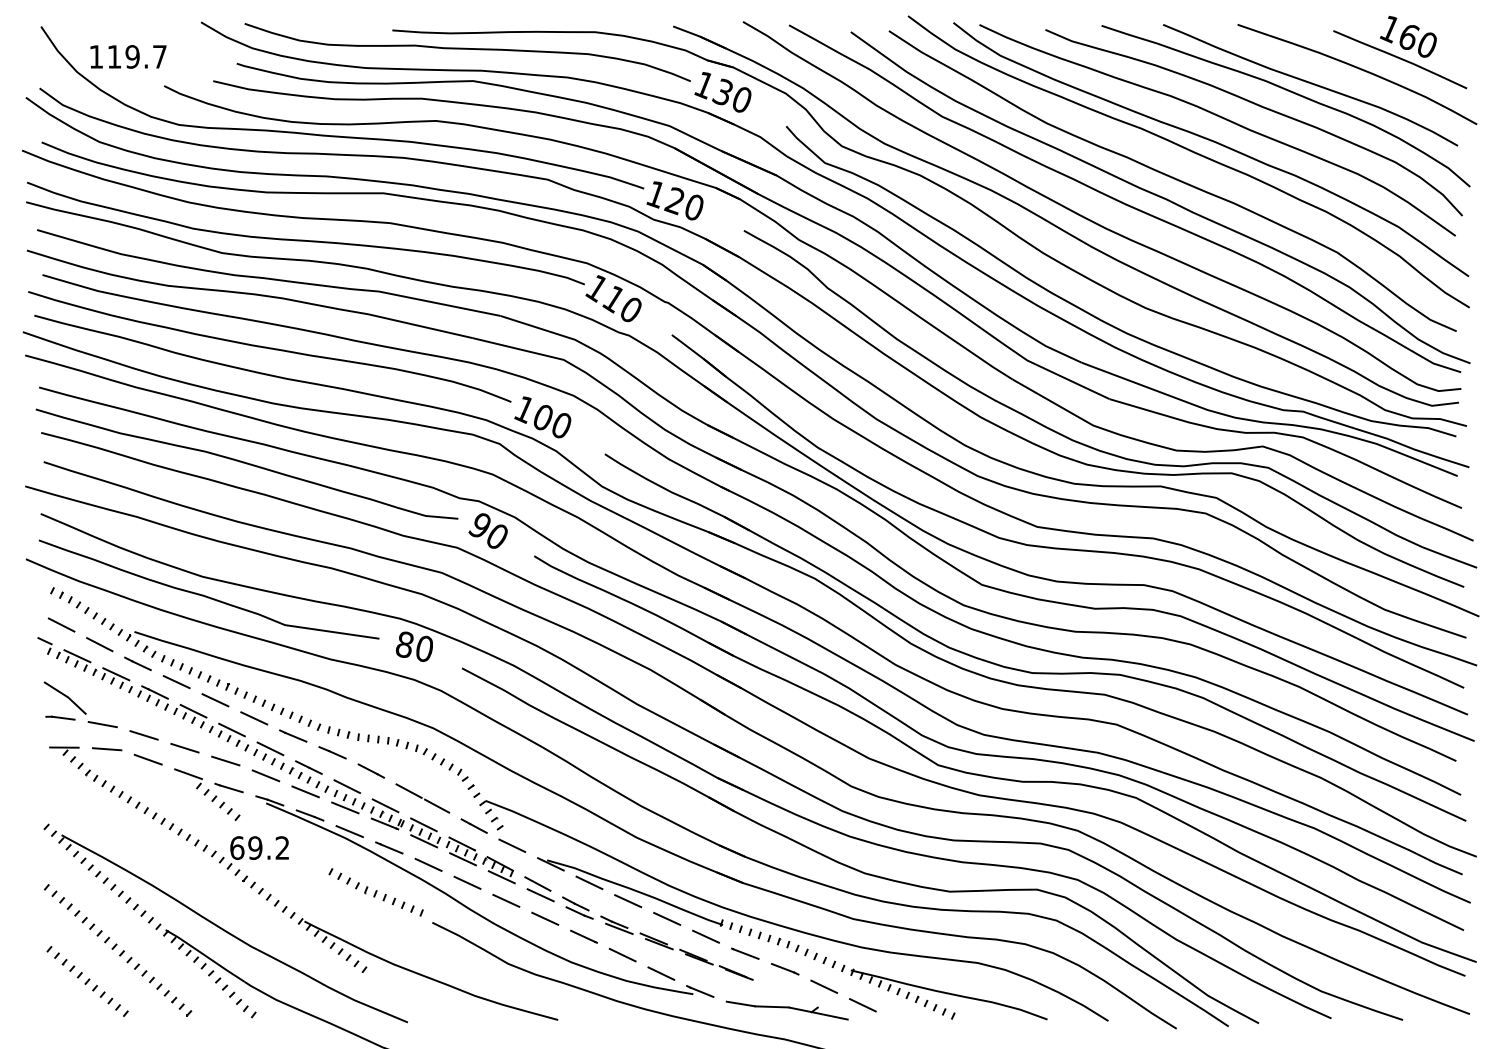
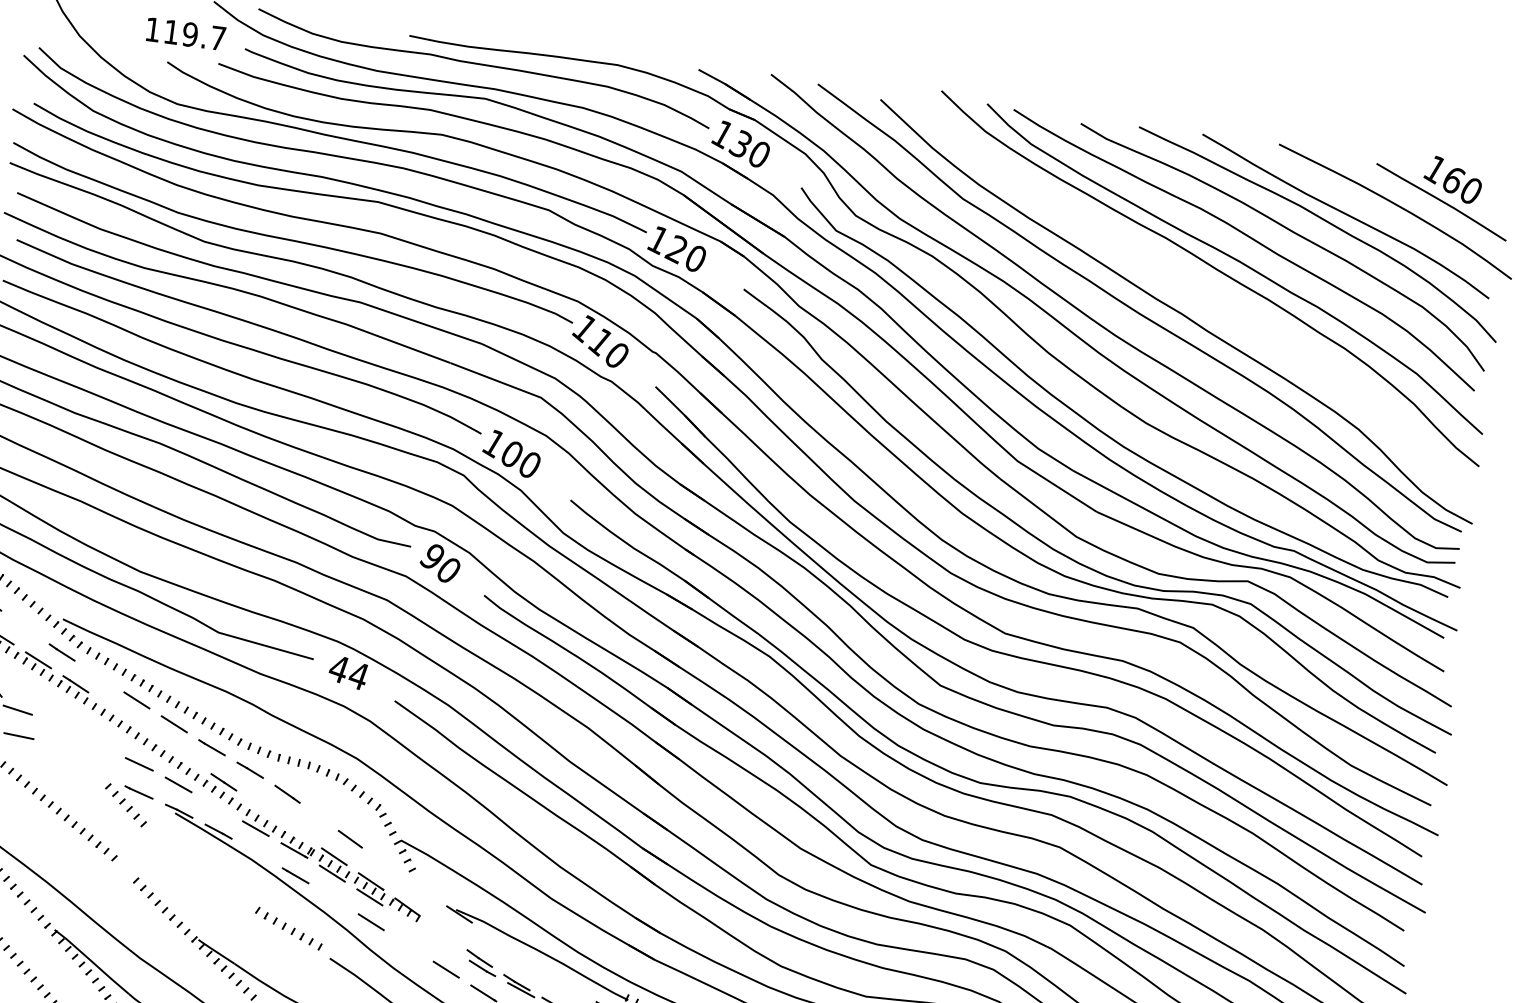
text: (128, 56) -> (186, 33), moved
curve: (1173, 179) -> (1192, 294), removed
line: (99, 644) -> (25, 627), removed
text: (413, 646) -> (347, 671), 80 -> 44
line: (176, 682) -> (99, 676), removed
line: (193, 710) -> (112, 707), removed
line: (231, 729) -> (149, 732), removed
line: (143, 735) -> (58, 726), removed
line: (184, 747) -> (98, 744), removed
line: (270, 748) -> (186, 757), removed
line: (147, 759) -> (59, 752), removed
line: (188, 774) -> (99, 773), removed
line: (347, 786) -> (260, 806), removed
line: (408, 790) -> (323, 819), removed
line: (305, 791) -> (217, 806), removed
line: (385, 805) -> (297, 831), removed
line: (473, 825) -> (385, 864), removed
line: (349, 831) -> (256, 853), removed
line: (512, 845) -> (422, 889), removed
part: (253, 852) -> (155, 862), removed
line: (428, 864) -> (333, 898), removed
part: (339, 876) -> (240, 898), removed
line: (501, 877) -> (406, 921), removed
line: (589, 882) -> (496, 938), removed
line: (537, 883) -> (443, 932), removed
line: (540, 895) -> (444, 945), removed
line: (506, 900) -> (408, 945), removed
line: (628, 901) -> (534, 963), removed
line: (667, 918) -> (572, 985), removed

